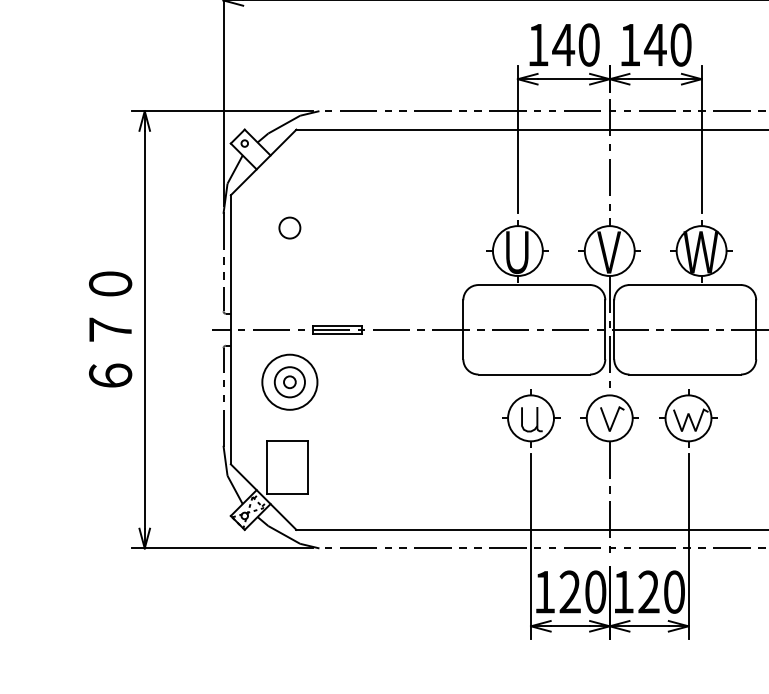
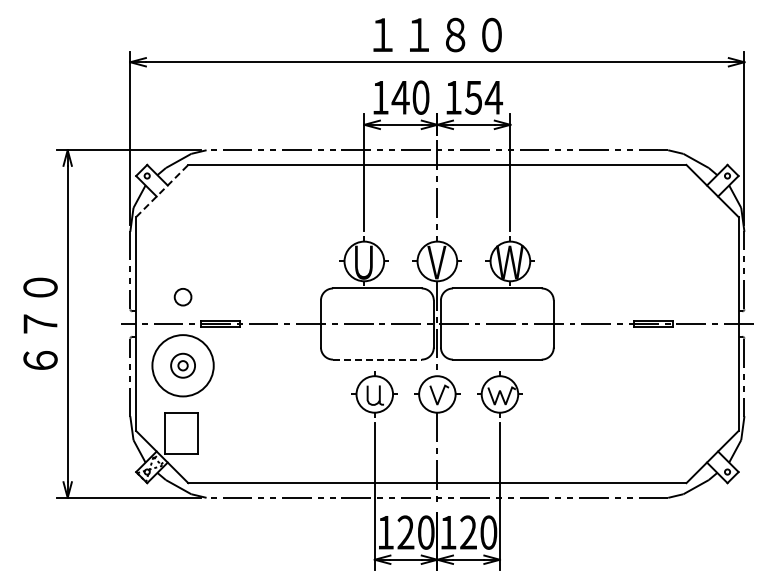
text: (667, 44) -> (483, 97), 140 -> 154
line: (263, 163) -> (162, 191), solid -> dashed
circle: (289, 228) -> (182, 297), moved
line: (534, 374) -> (377, 359), solid -> dashed
circle: (290, 381) -> (183, 365), size x1.4

